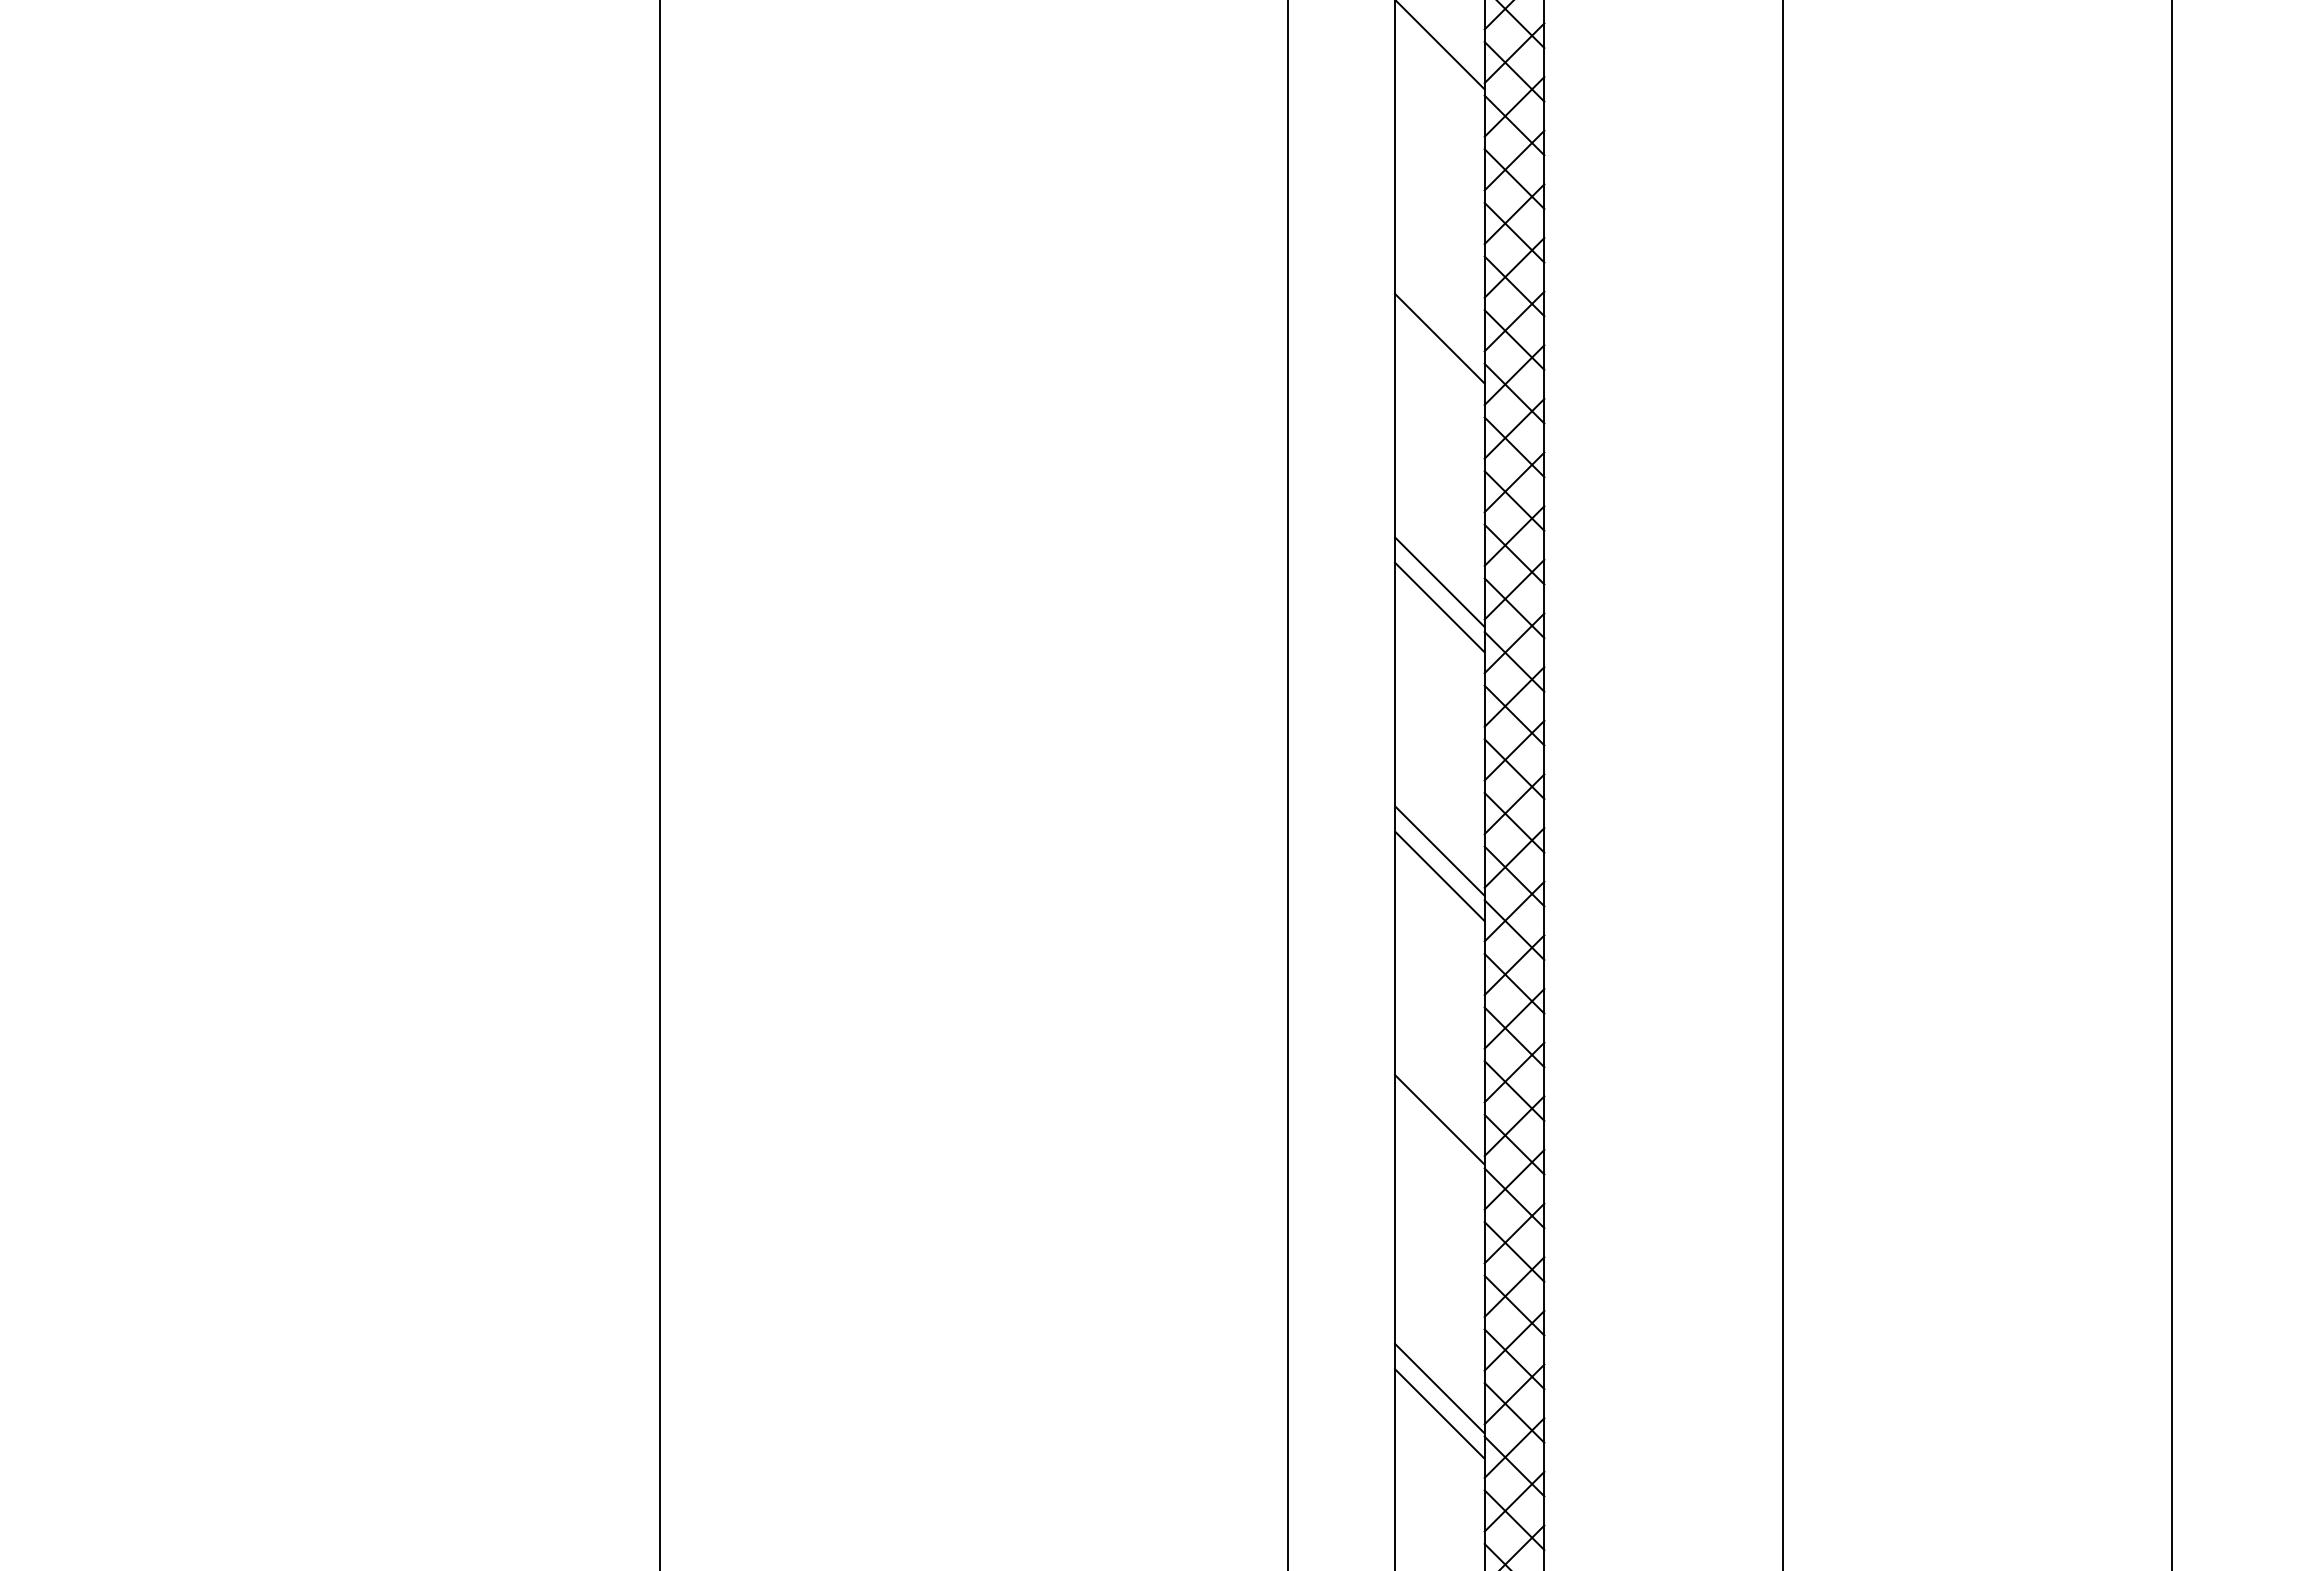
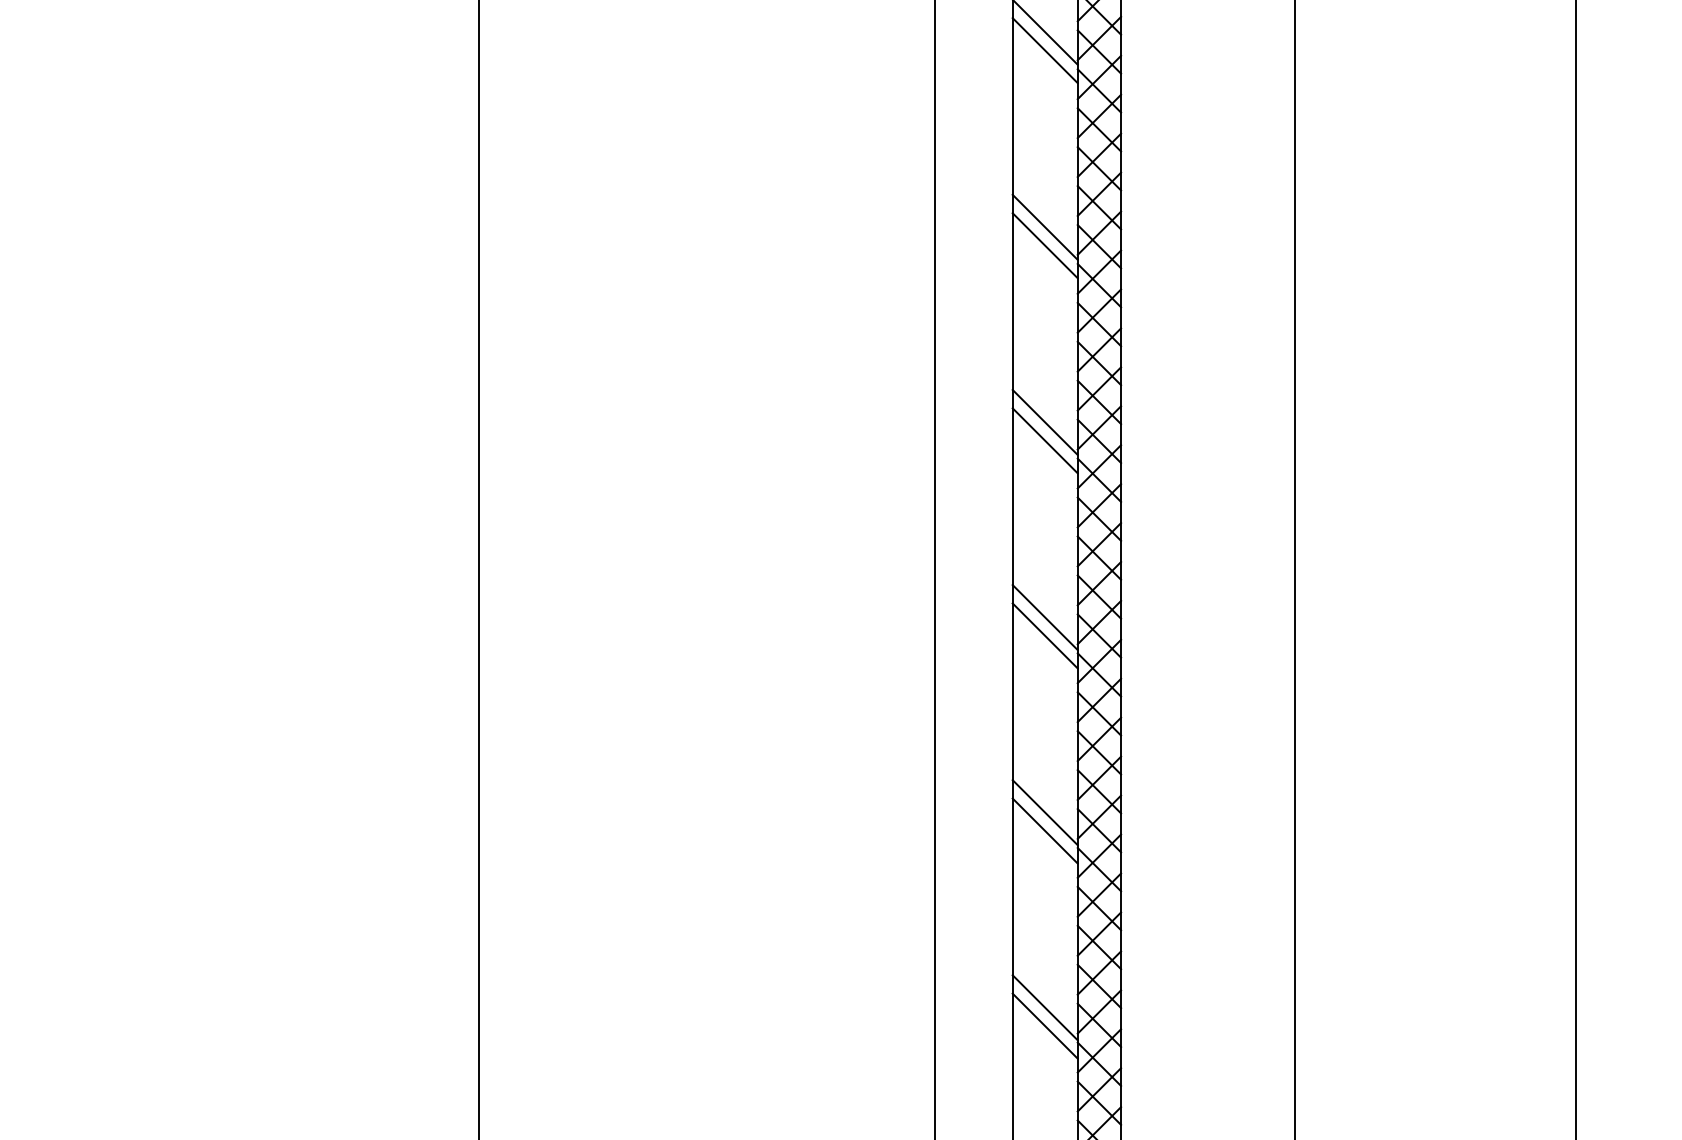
line: (1439, 69) -> (1044, 50), added
line: (1439, 313) -> (1044, 227), added
line: (1439, 1144) -> (1044, 830), added

